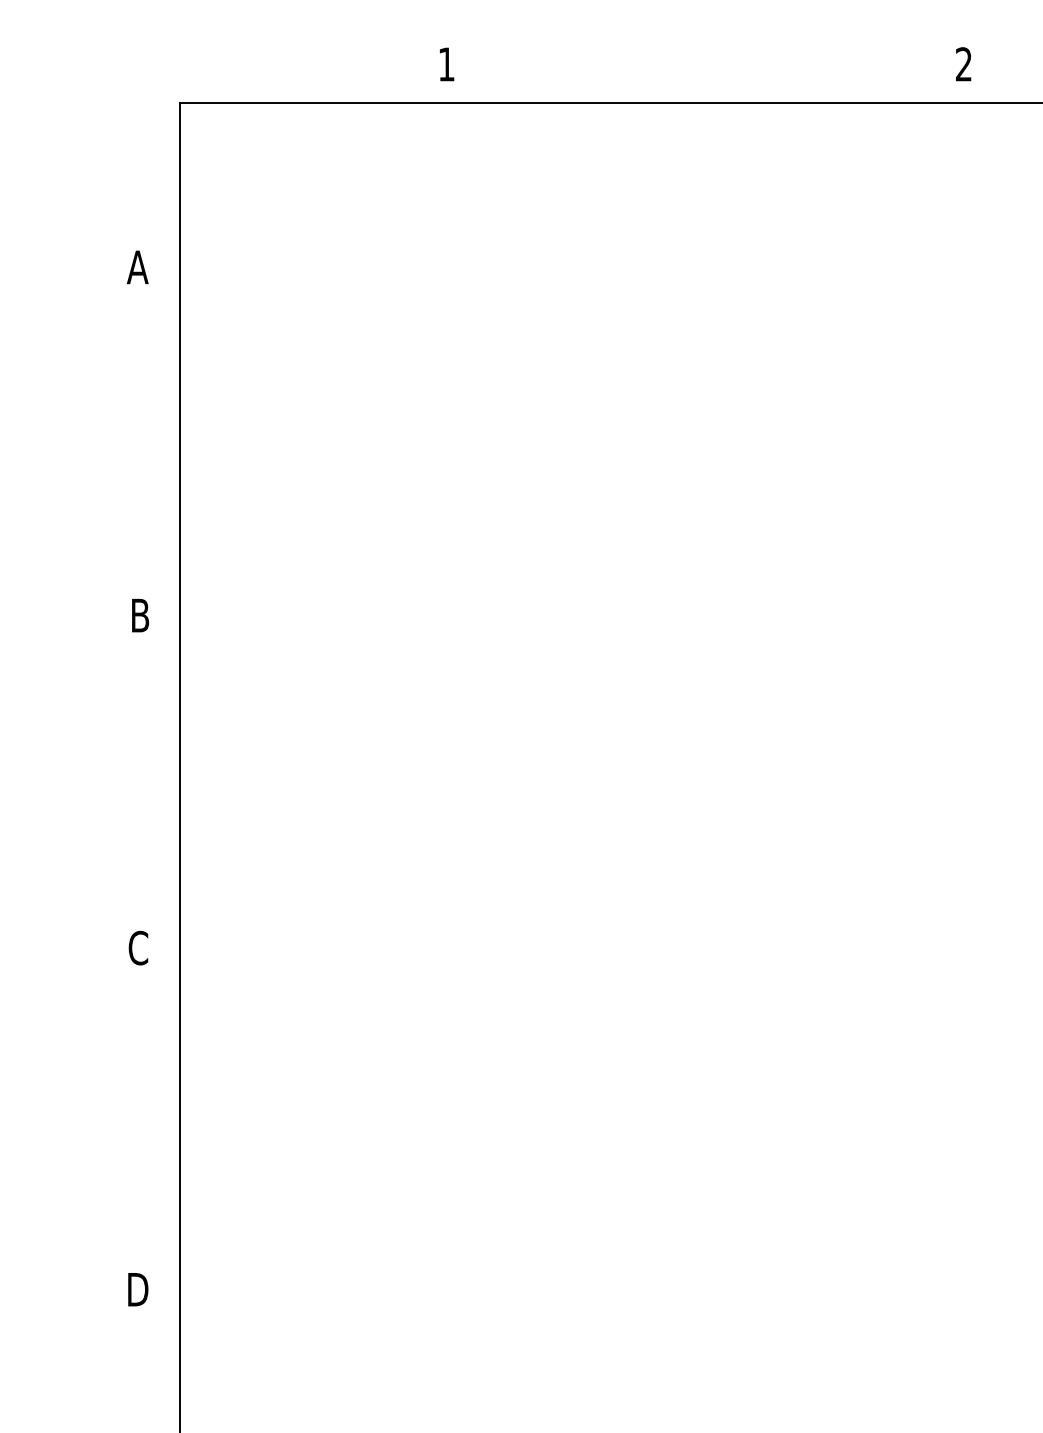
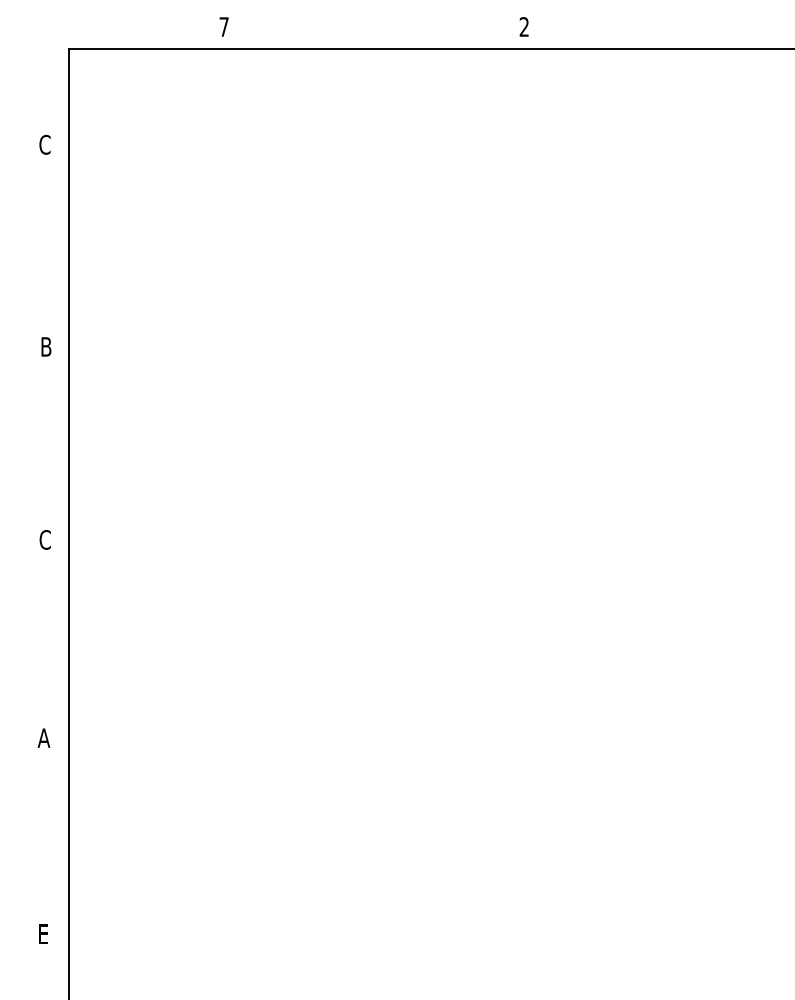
text: (445, 63) -> (223, 26), 1 -> 7
text: (137, 266) -> (44, 144), A -> C
text: (135, 1288) -> (43, 737), D -> A

